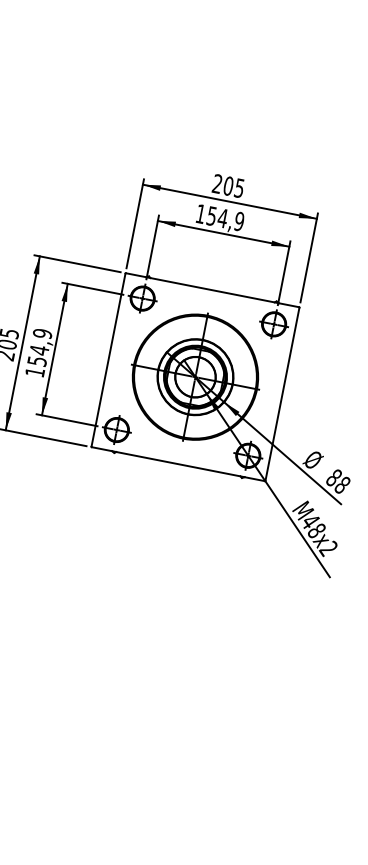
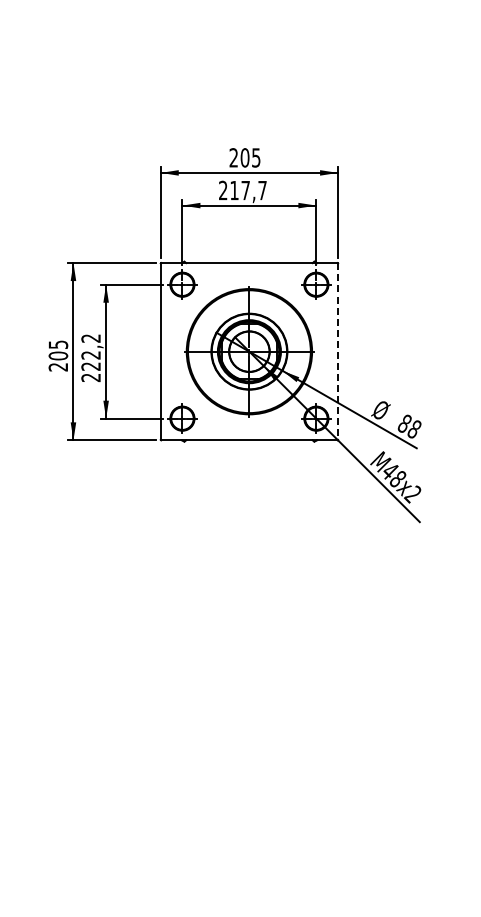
text: (219, 217) -> (242, 190), 154,9 -> 217,7
text: (38, 353) -> (90, 358), 154,9 -> 222,2
line: (282, 395) -> (338, 352), solid -> dashed

